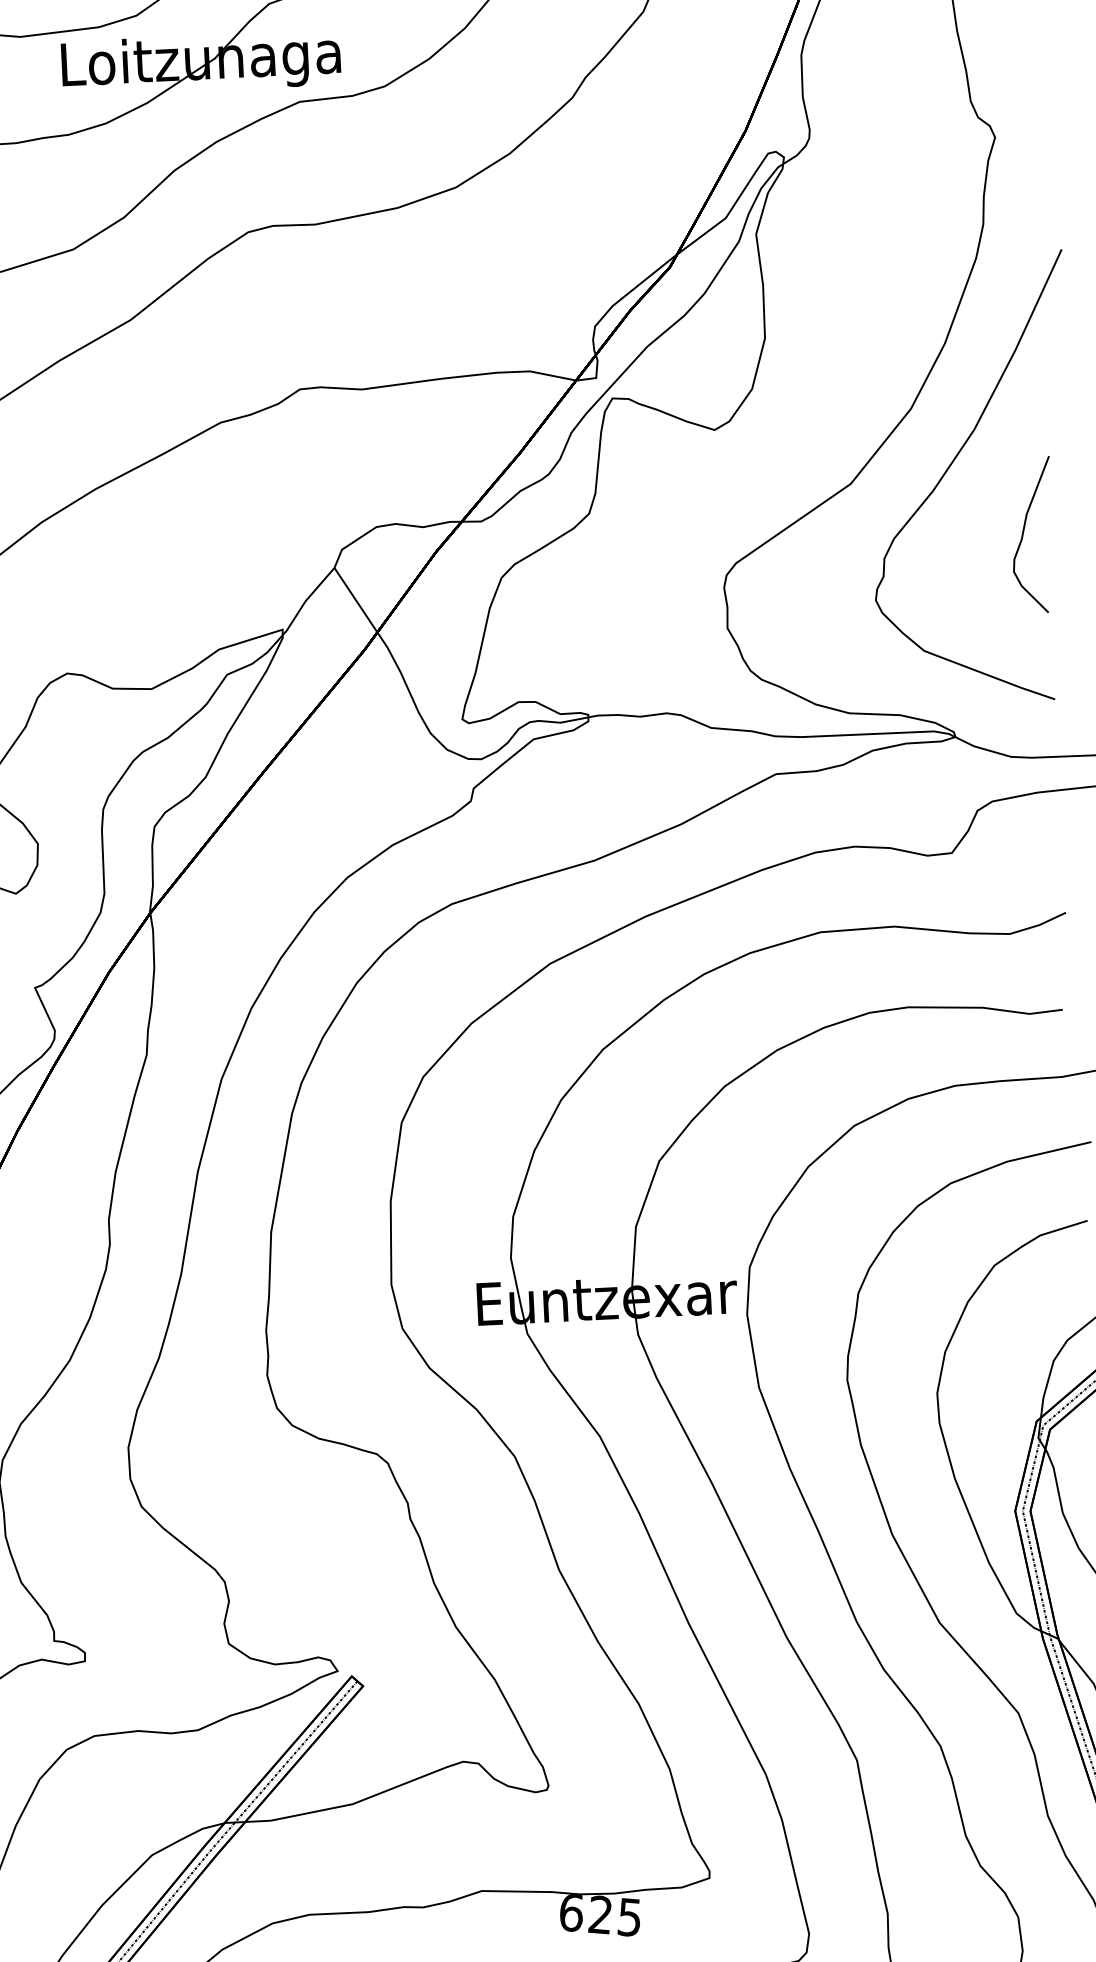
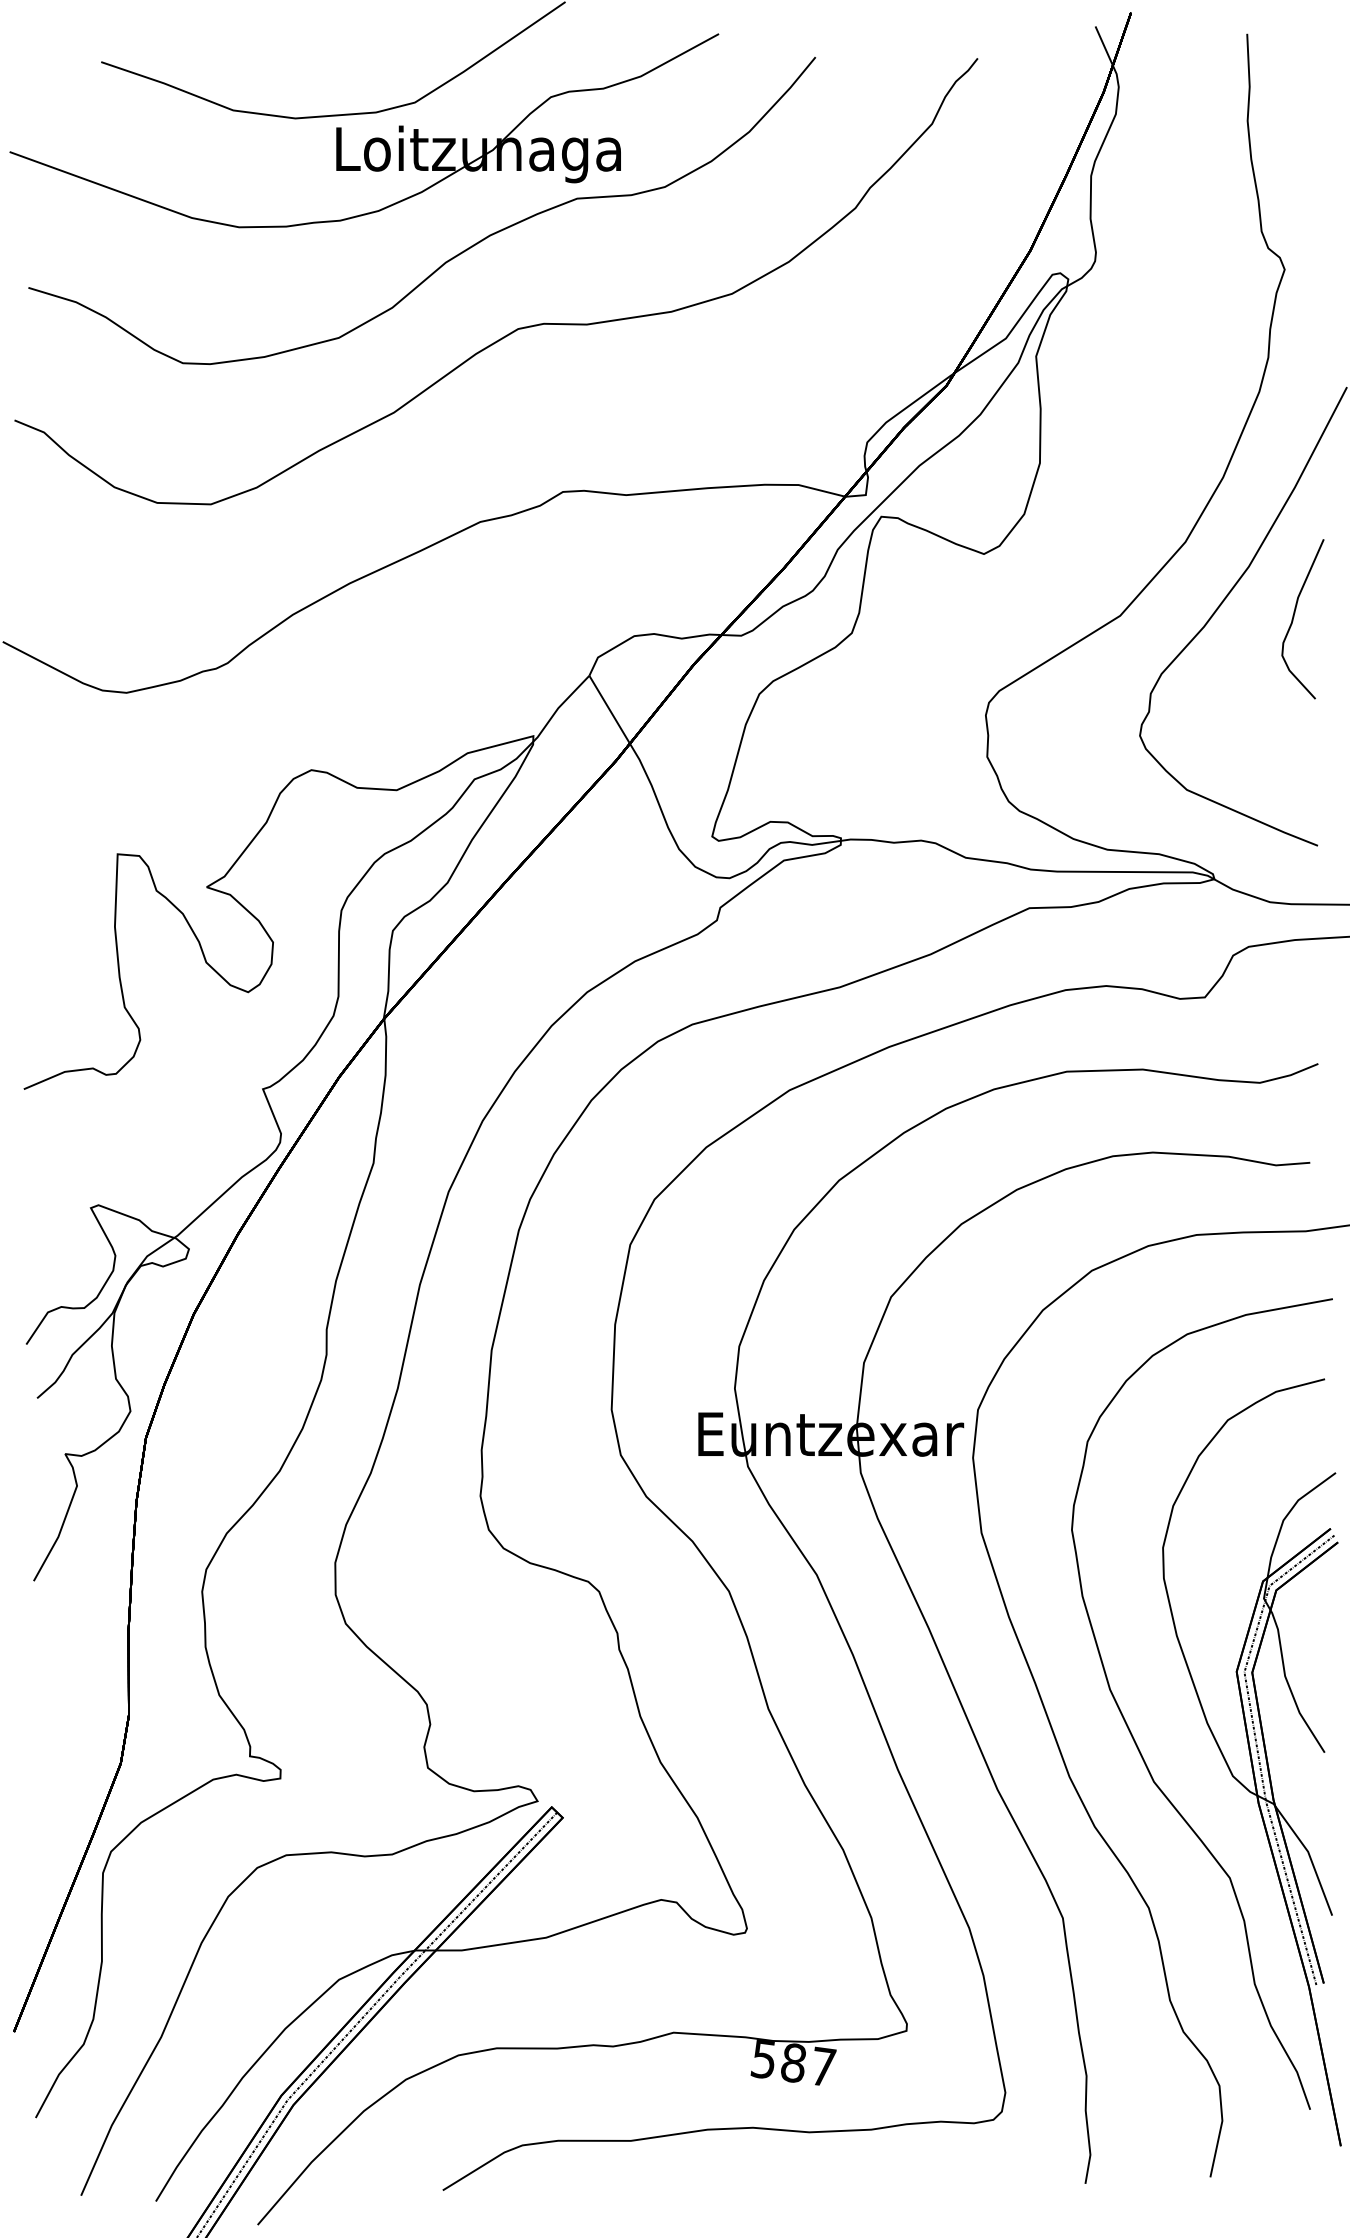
curve: (1024, 533) -> (1294, 617), moved
text: (600, 1914) -> (793, 2062), 625 -> 587

